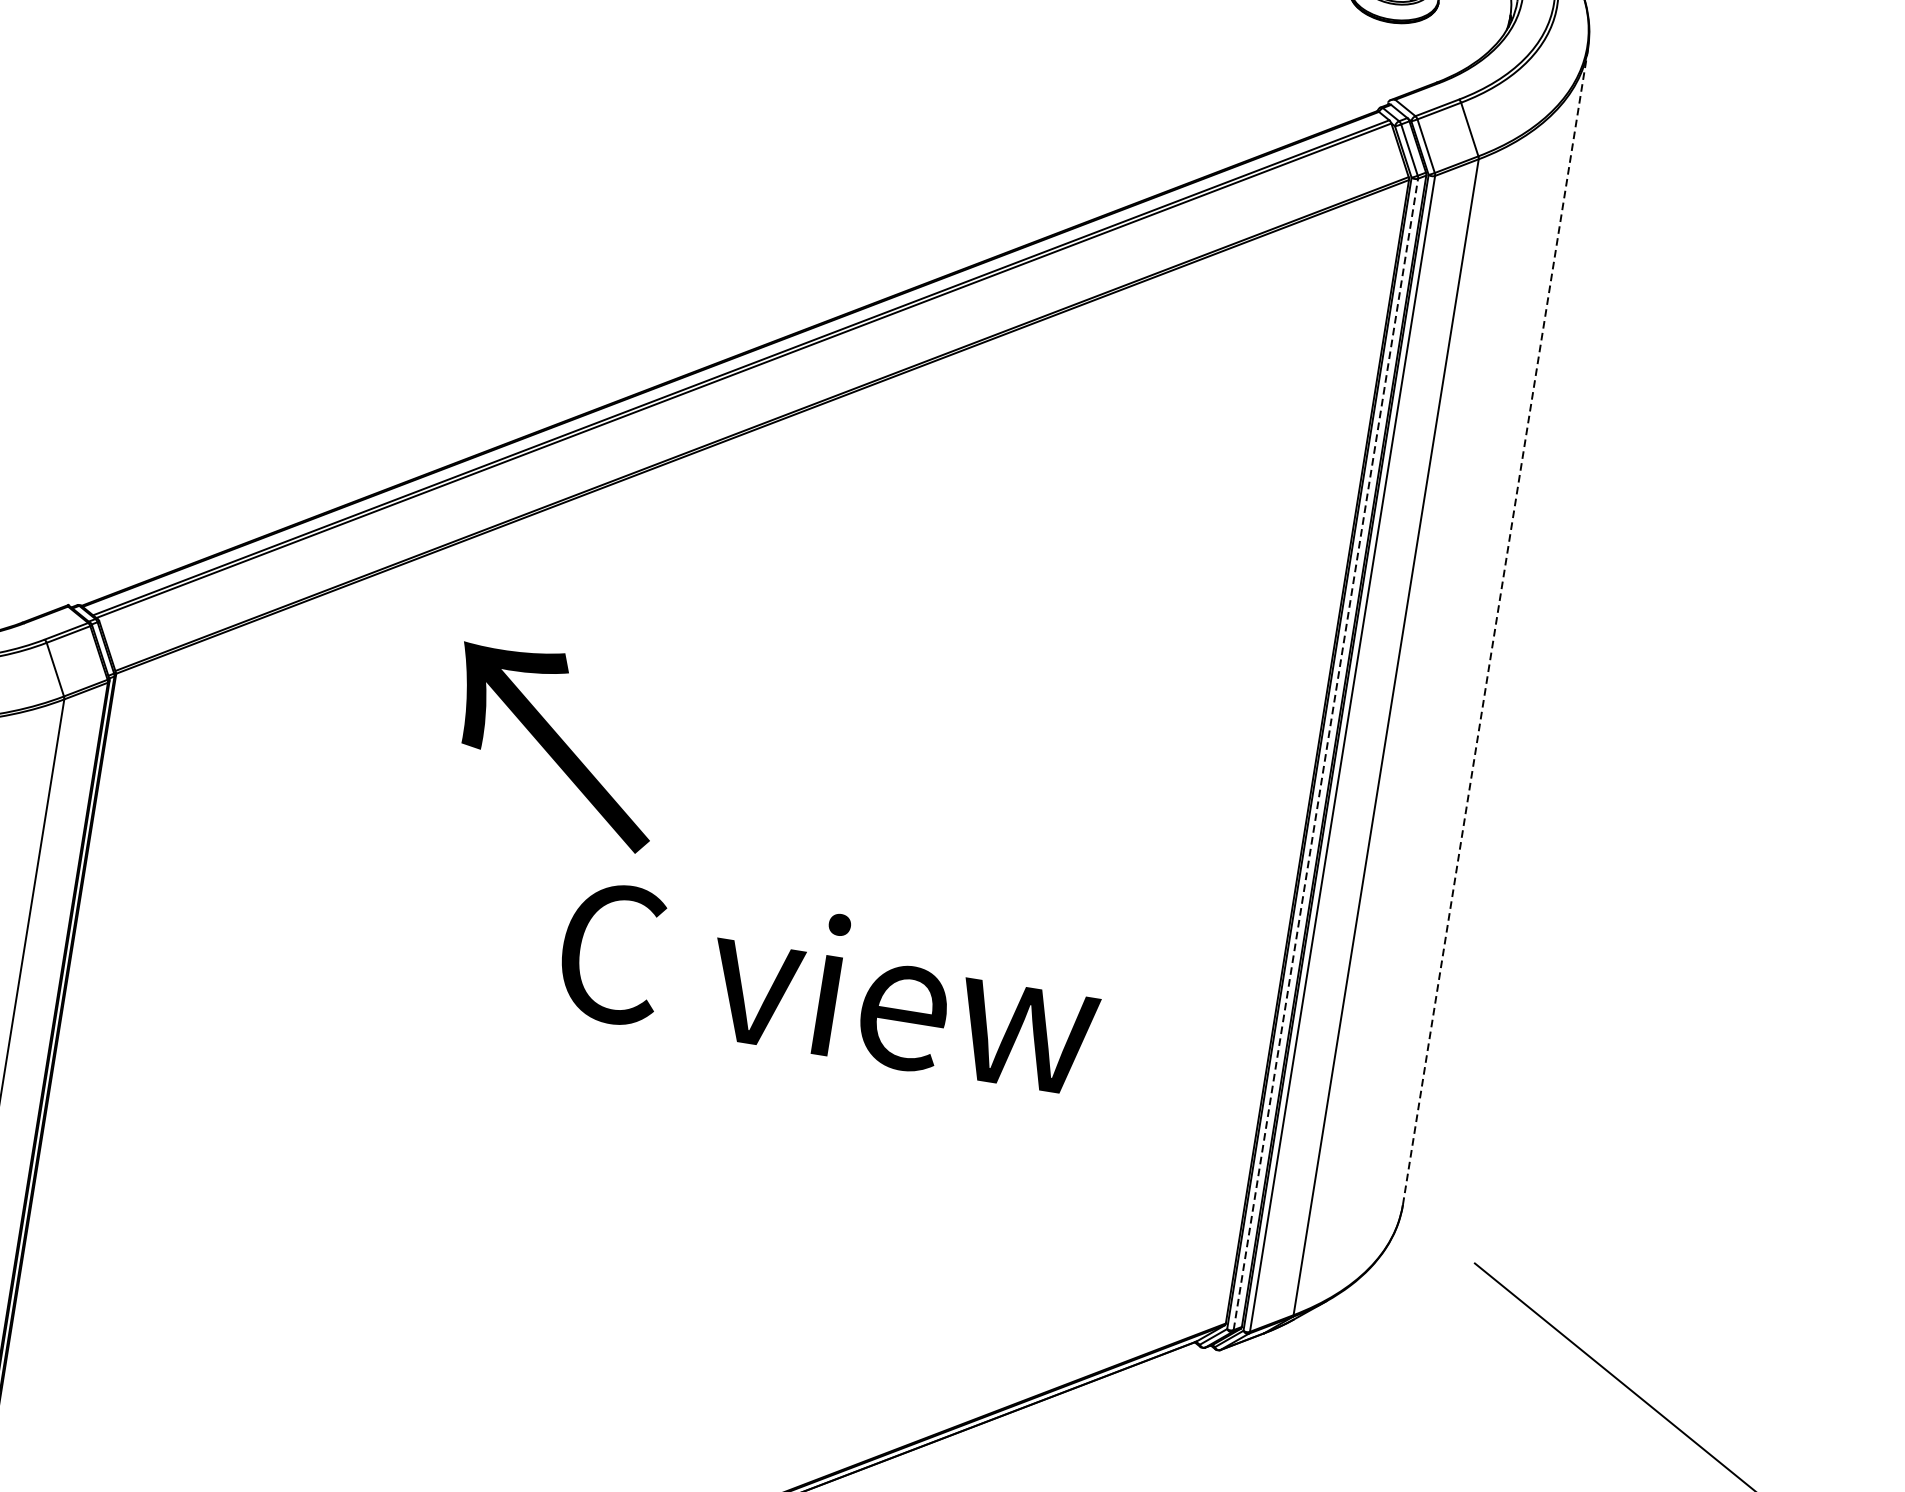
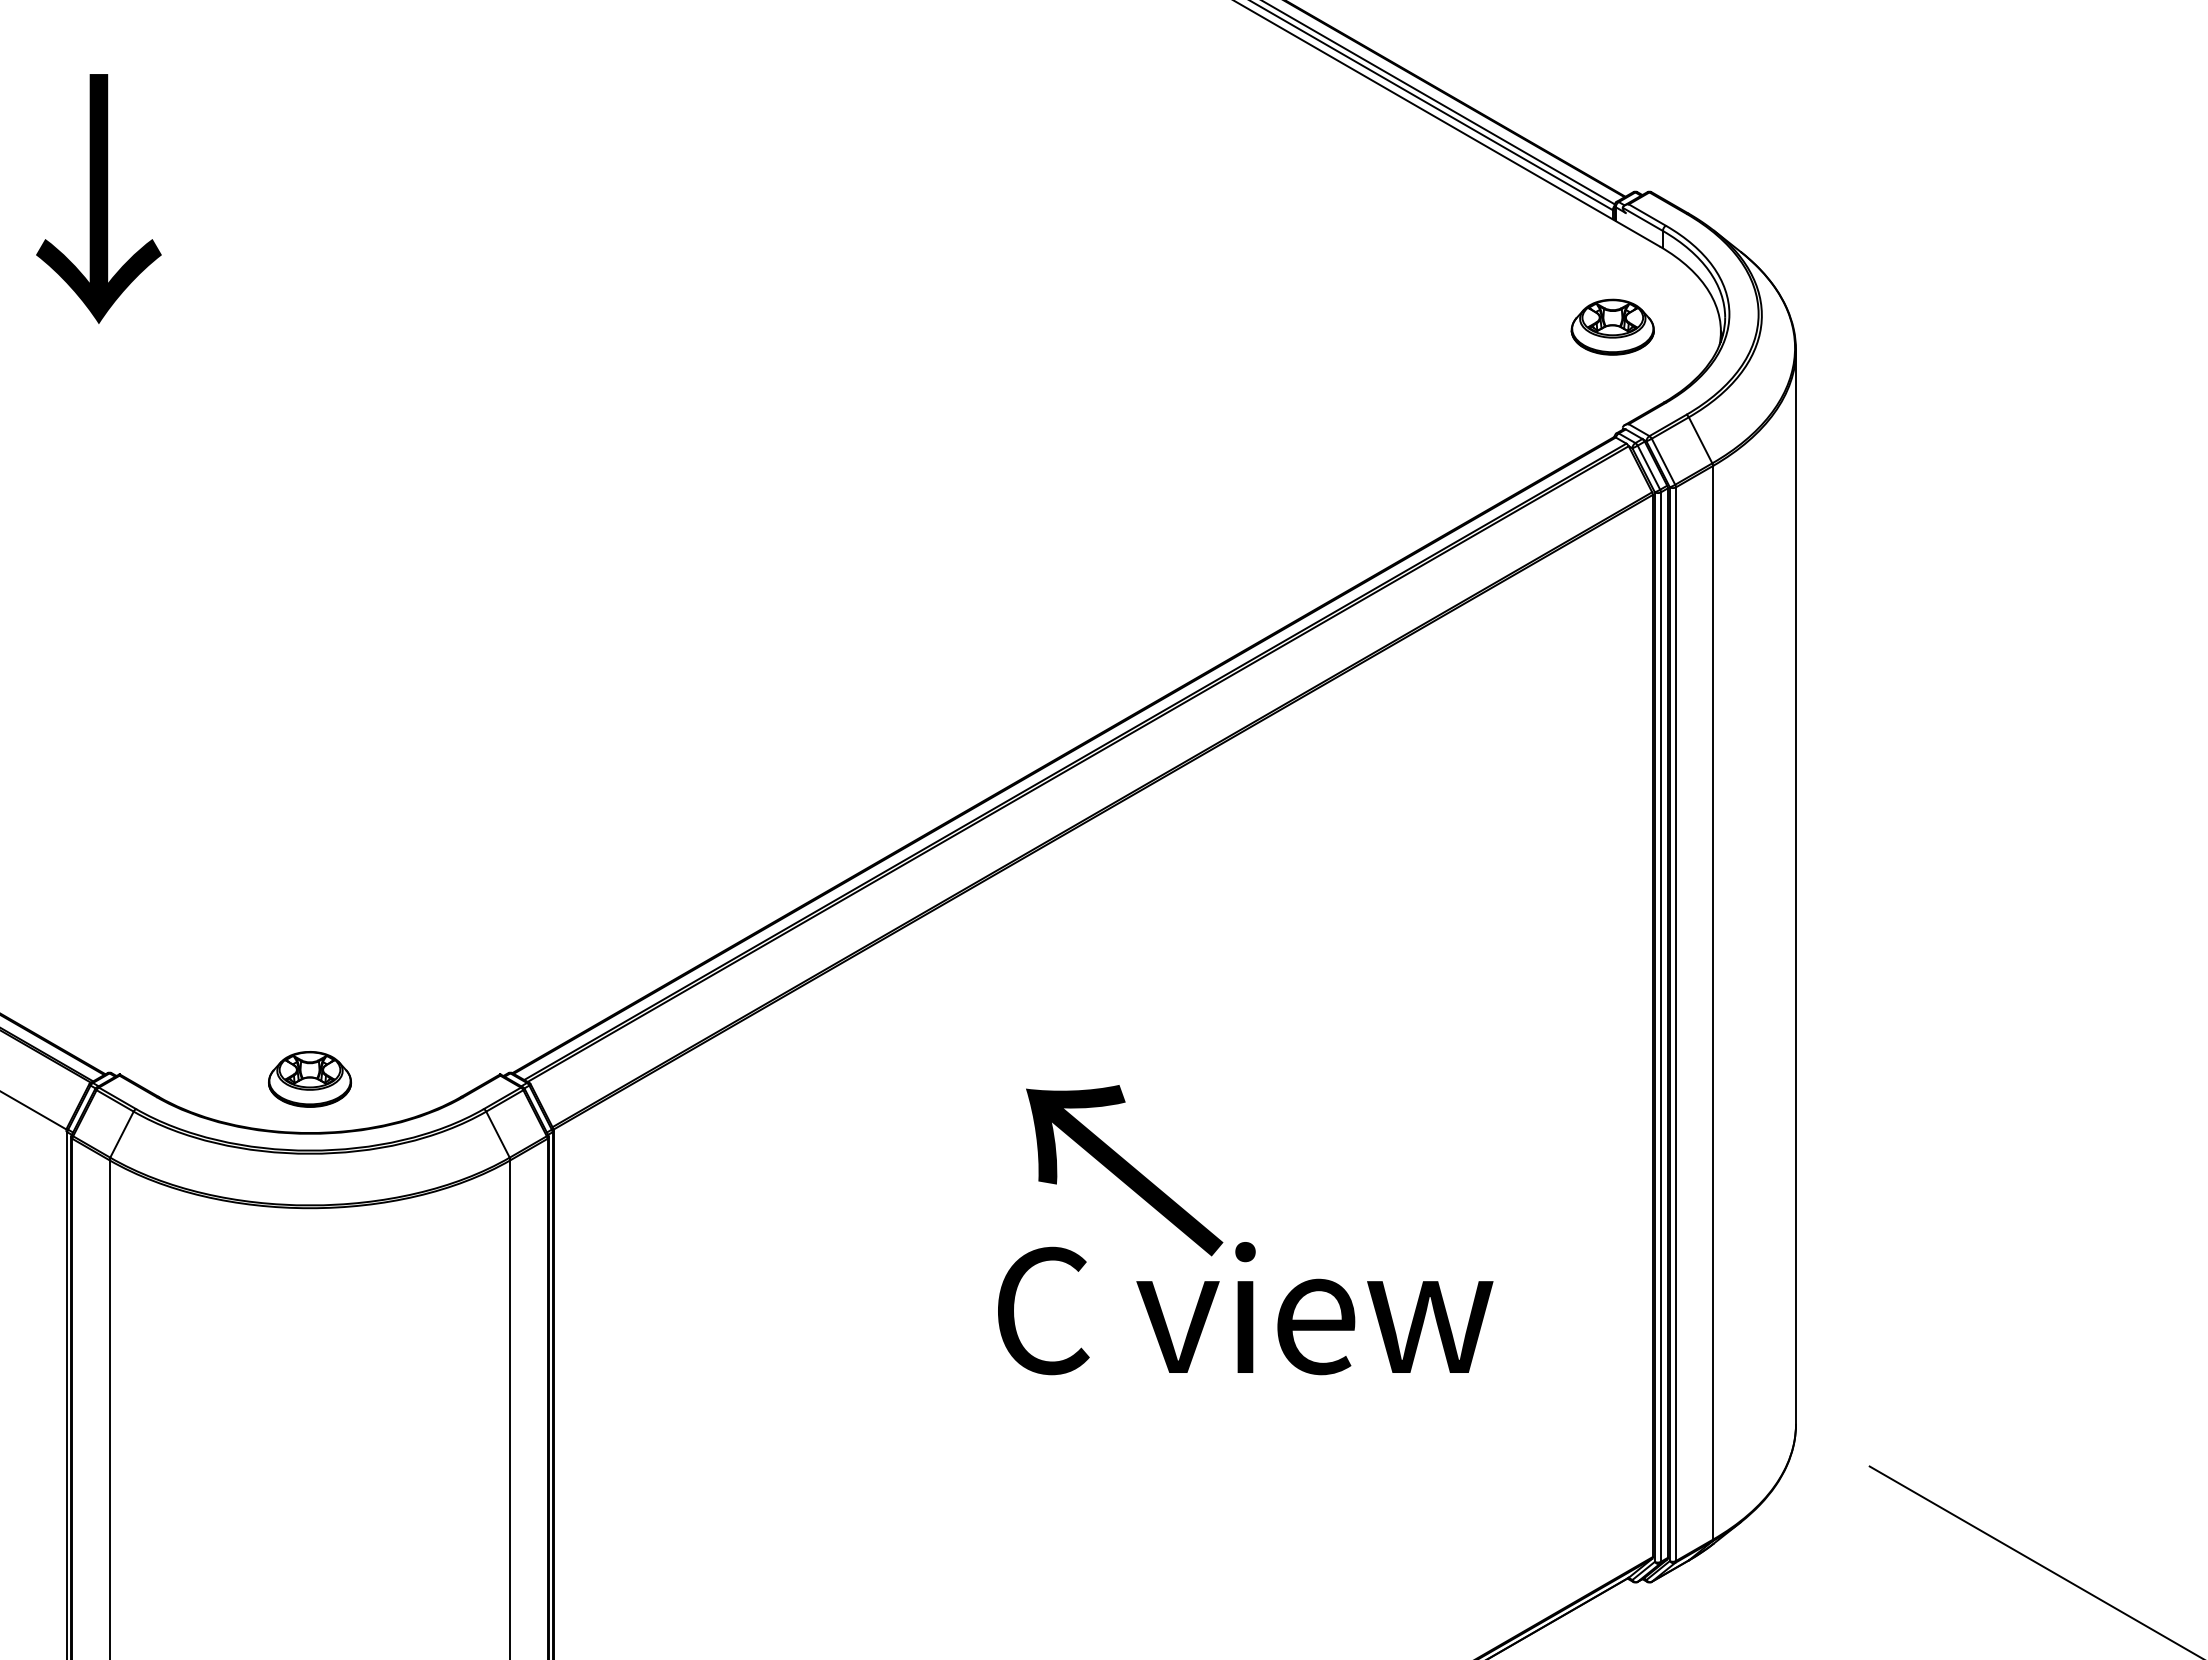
line: (1495, 627) -> (1796, 887), dashed -> solid
text: (555, 746) -> (1124, 1170), moved
line: (1325, 754) -> (1660, 1027), dashed -> solid

